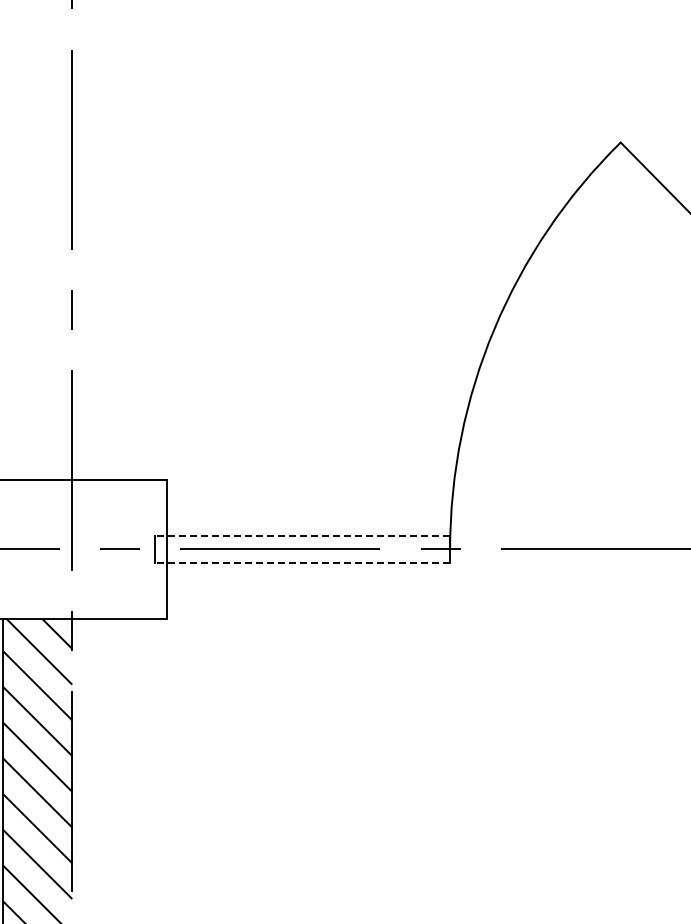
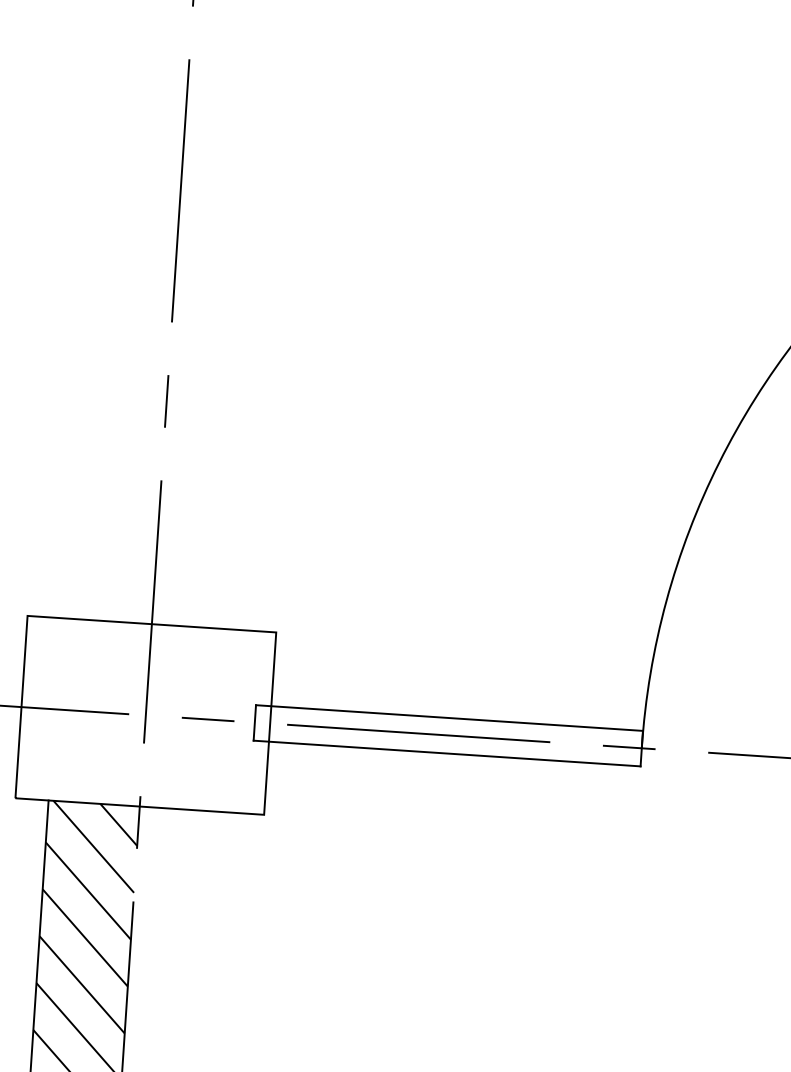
line: (302, 536) -> (449, 718), dashed -> solid
line: (302, 563) -> (446, 753), dashed -> solid

